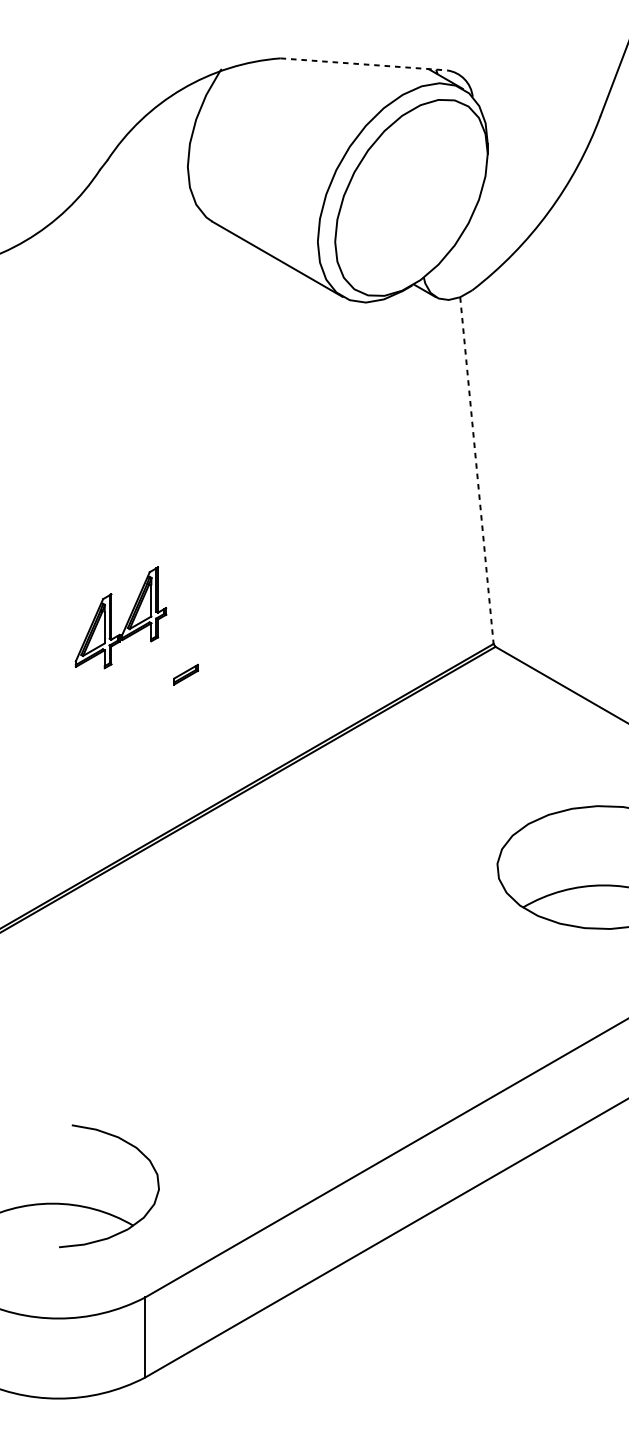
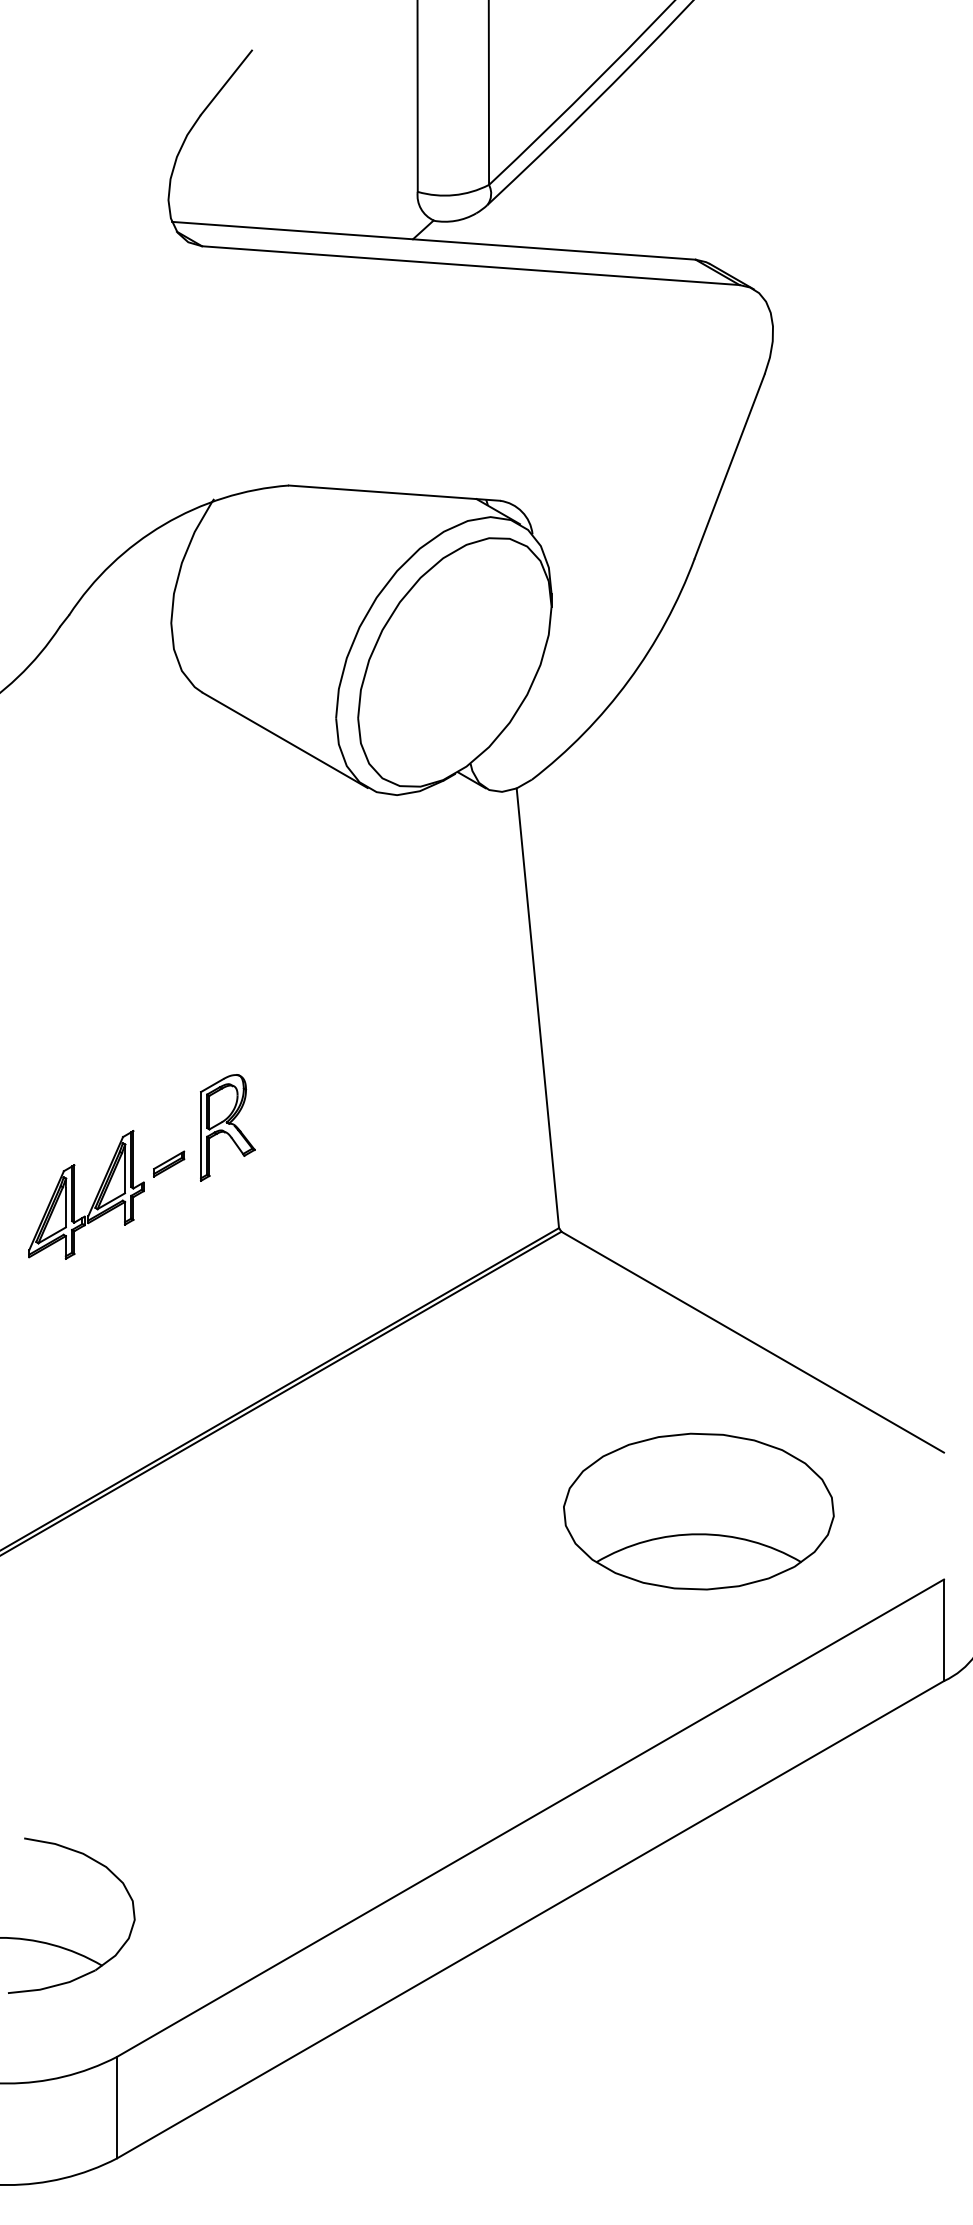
line: (363, 64) -> (394, 493), dashed -> solid
line: (476, 470) -> (537, 1008), dashed -> solid
part: (232, 564) -> (227, 1127), added
part: (186, 674) -> (169, 1163), moved

